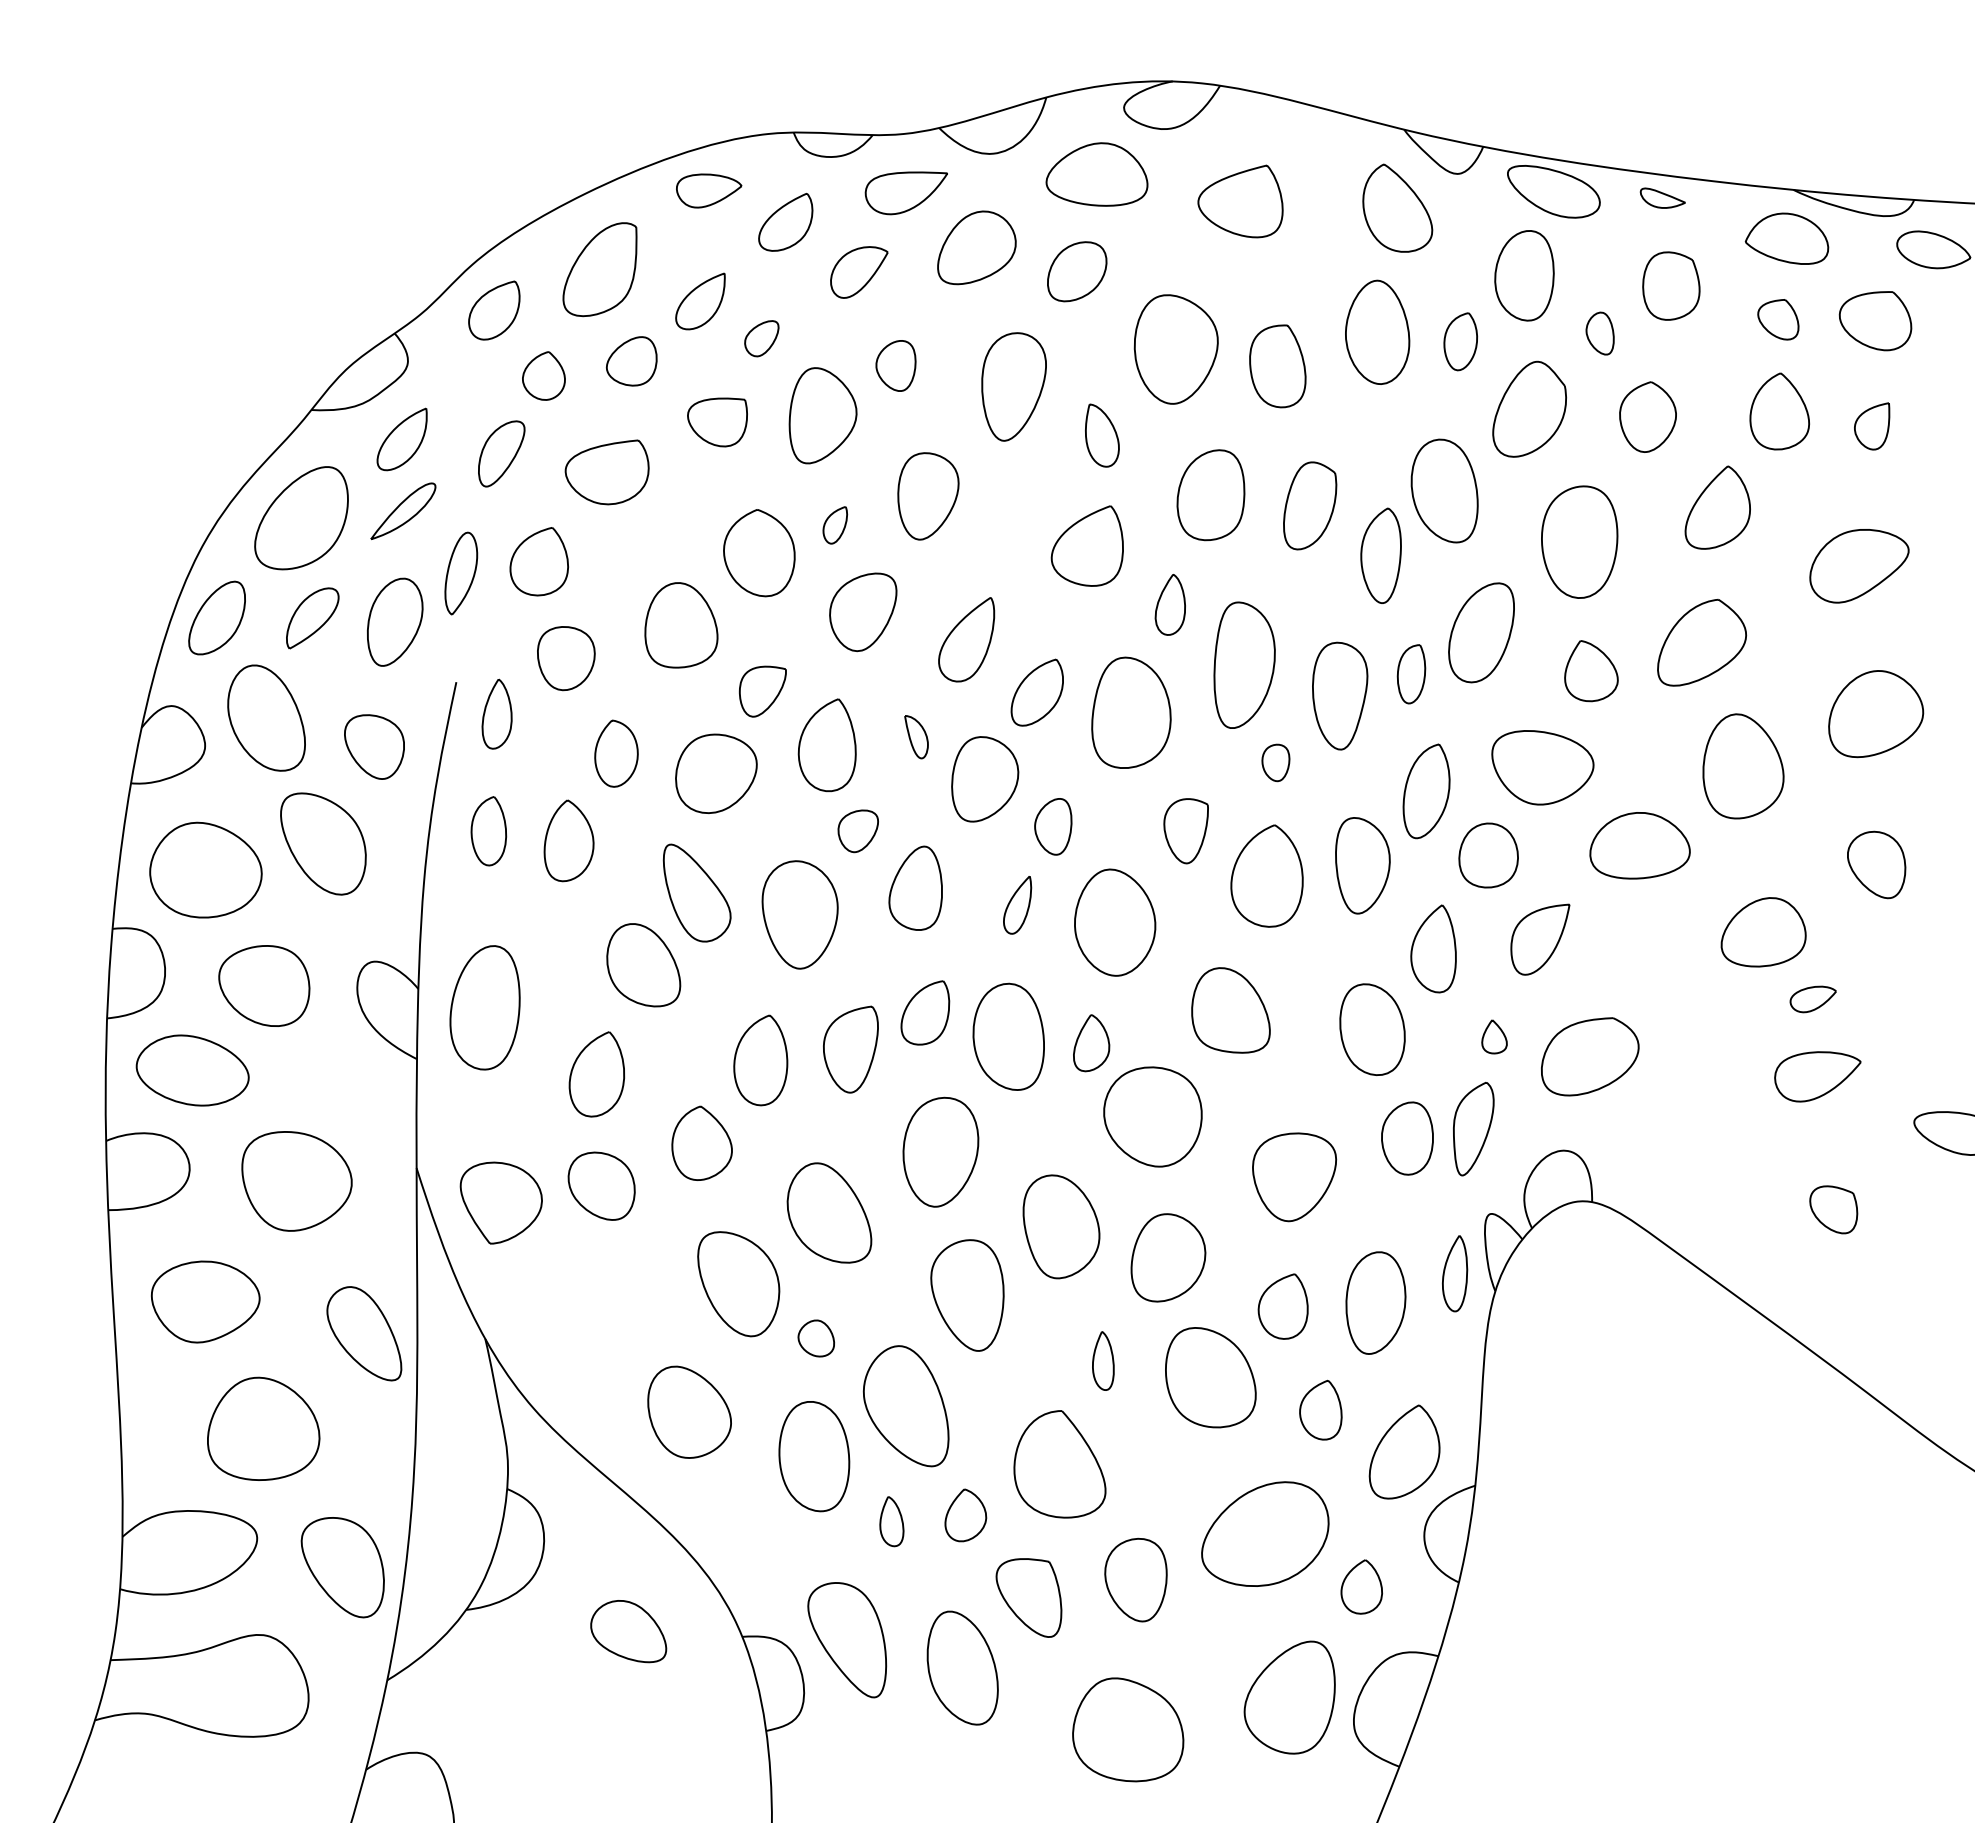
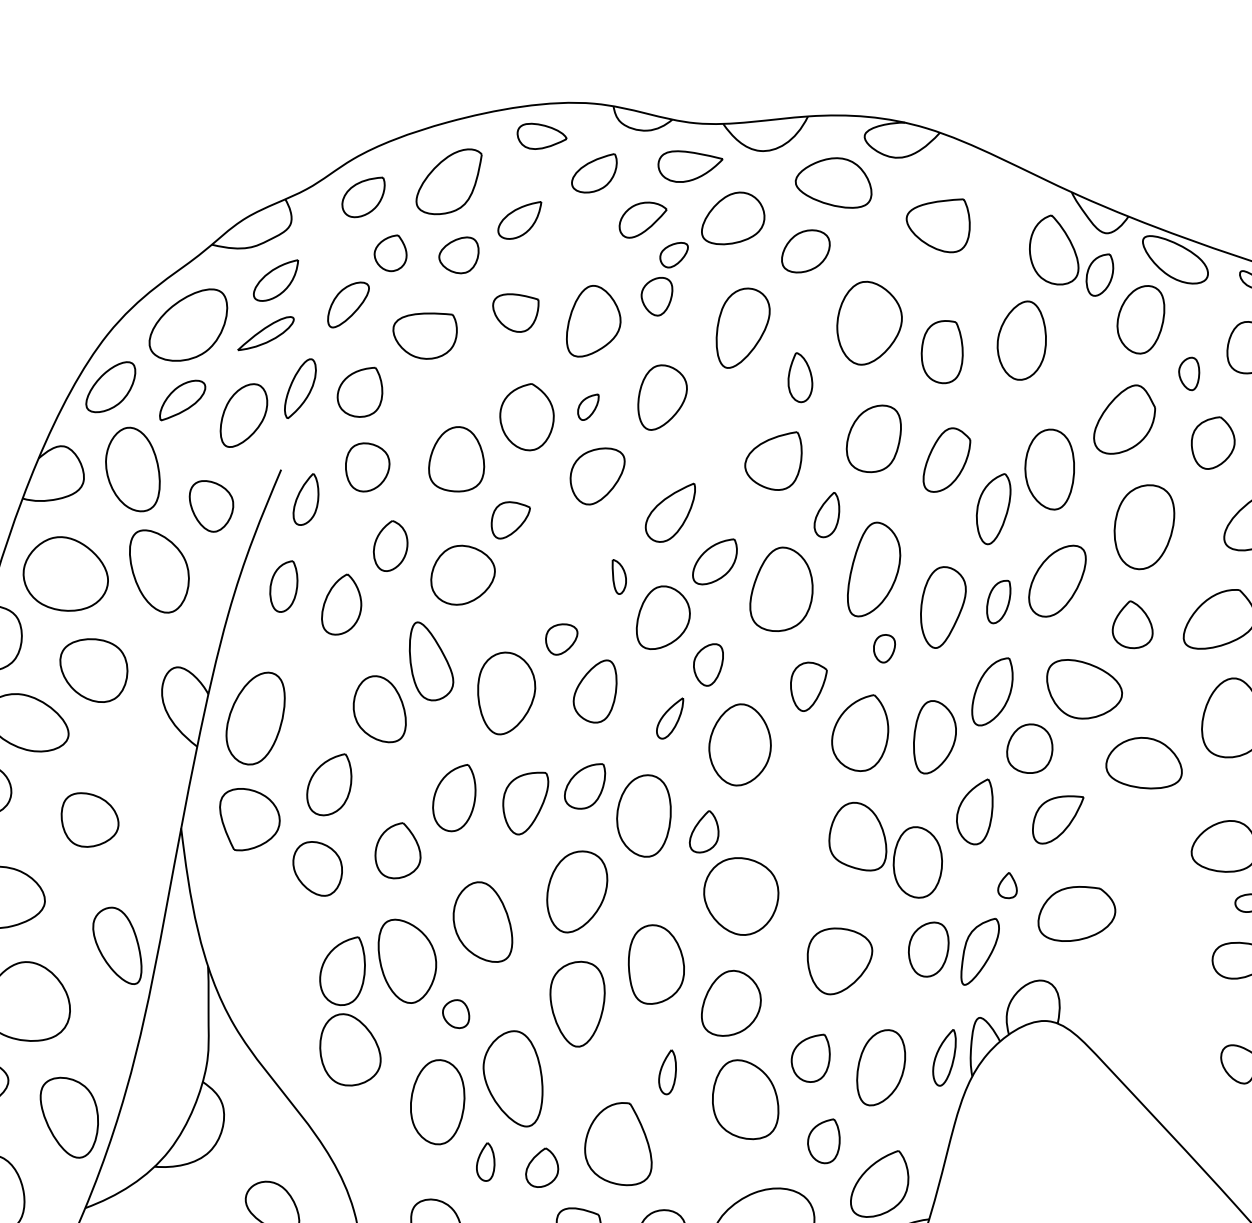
part: (761, 338) -> (673, 254), moved
part: (1460, 341) -> (1099, 274), moved
part: (826, 745) -> (342, 970), moved
part: (1230, 1010) -> (859, 836), moved
part: (296, 1181) -> (89, 821), size x0.7
part: (500, 1202) -> (247, 820), moved

